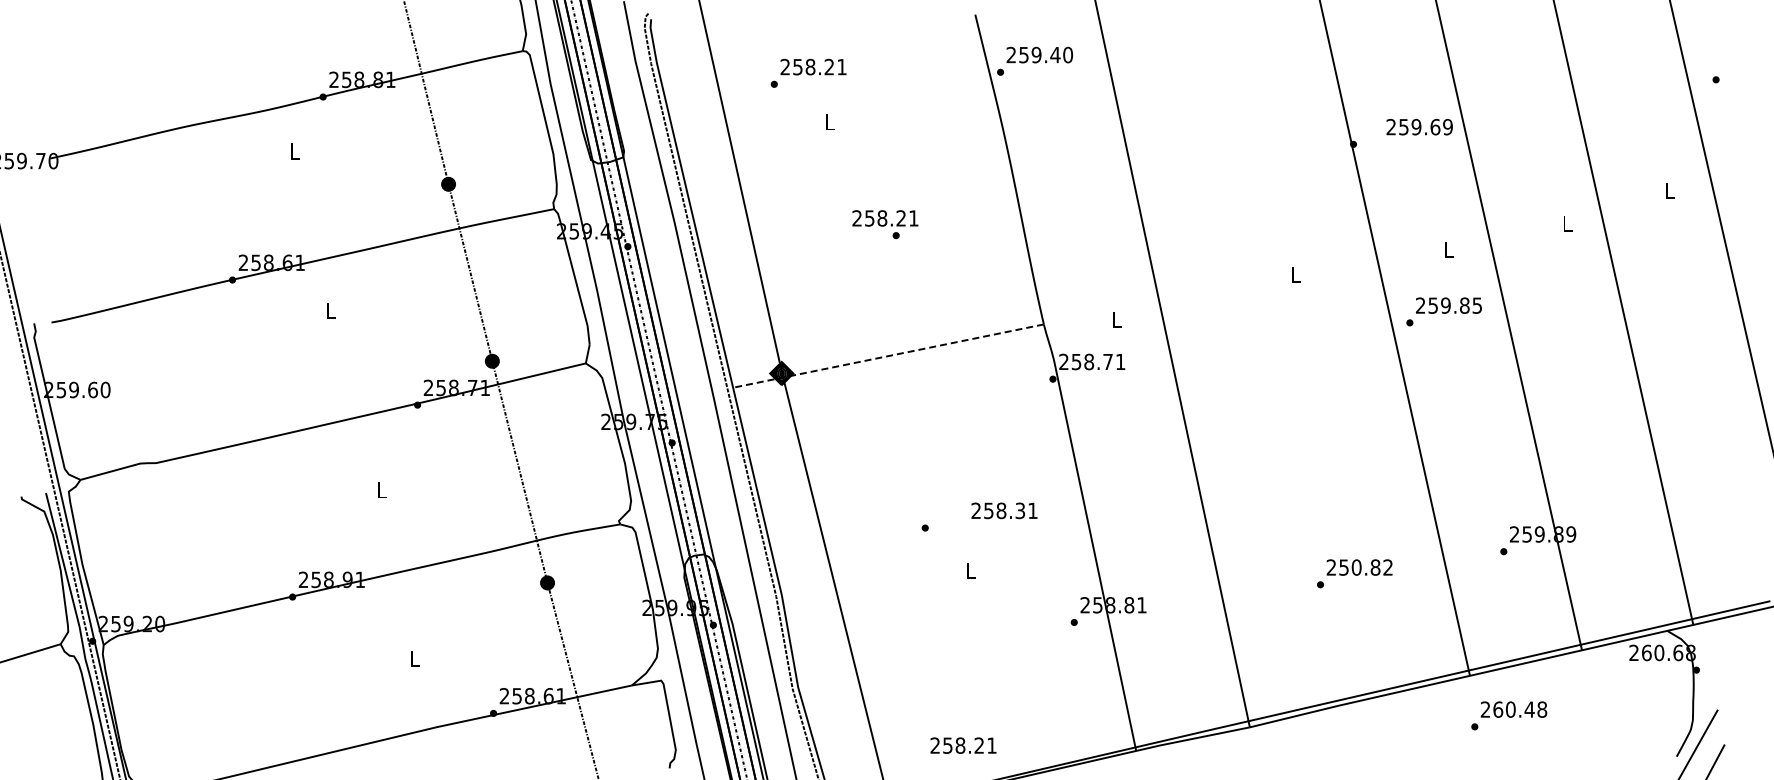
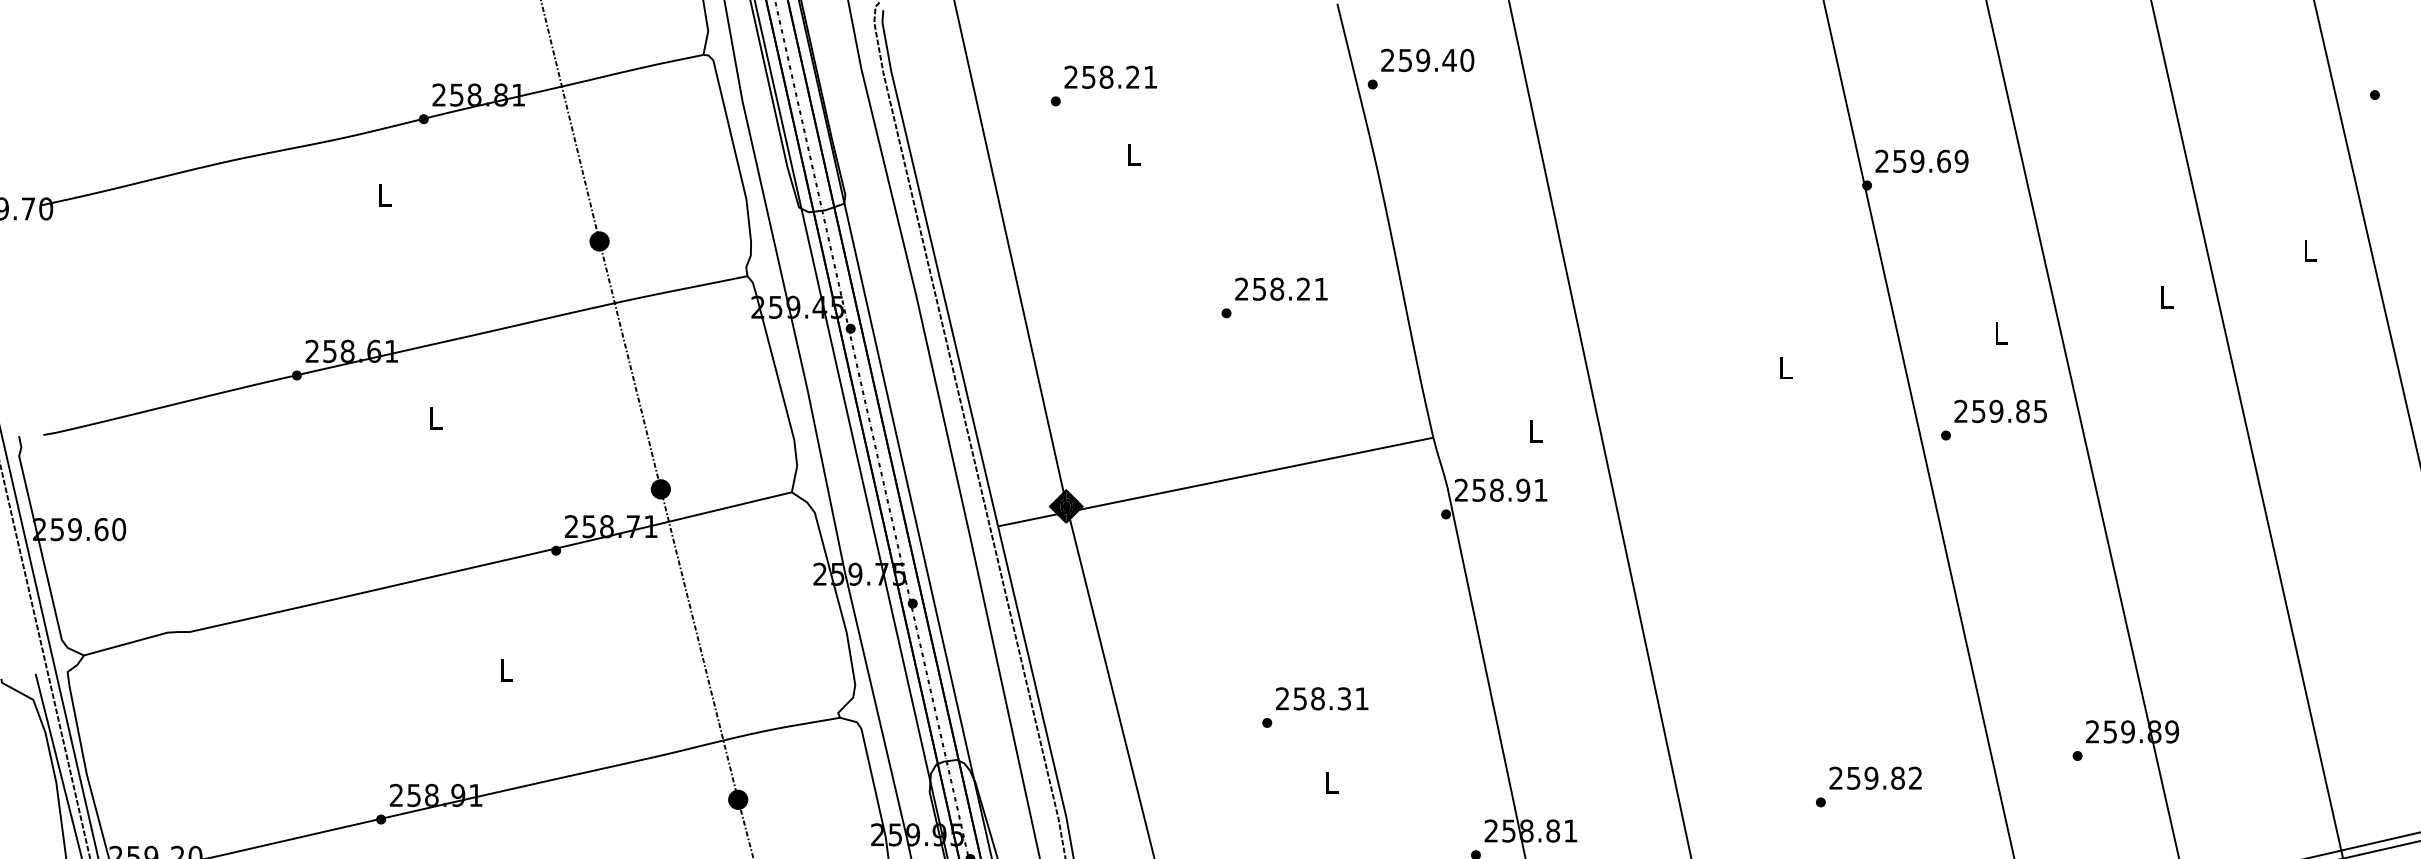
text: (1419, 126) -> (1921, 160), moved
text: (885, 218) -> (1281, 289), moved
line: (888, 356) -> (1215, 482), dashed -> solid
text: (1107, 361) -> (1522, 489), 258.71 -> 258.91
text: (1004, 510) -> (1322, 698), moved
text: (1356, 567) -> (1871, 778), 250.82 -> 259.82

